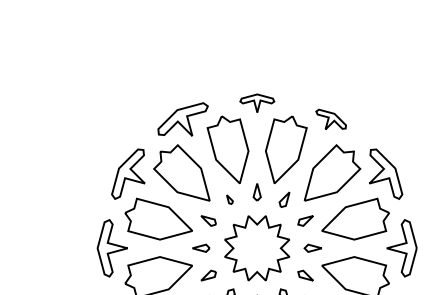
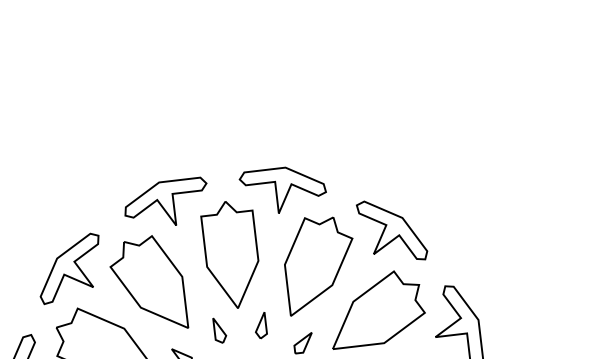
part: (257, 102) -> (282, 188), size x1.67
part: (330, 119) -> (390, 230), size x1.67
part: (229, 199) -> (218, 330), size x1.67

